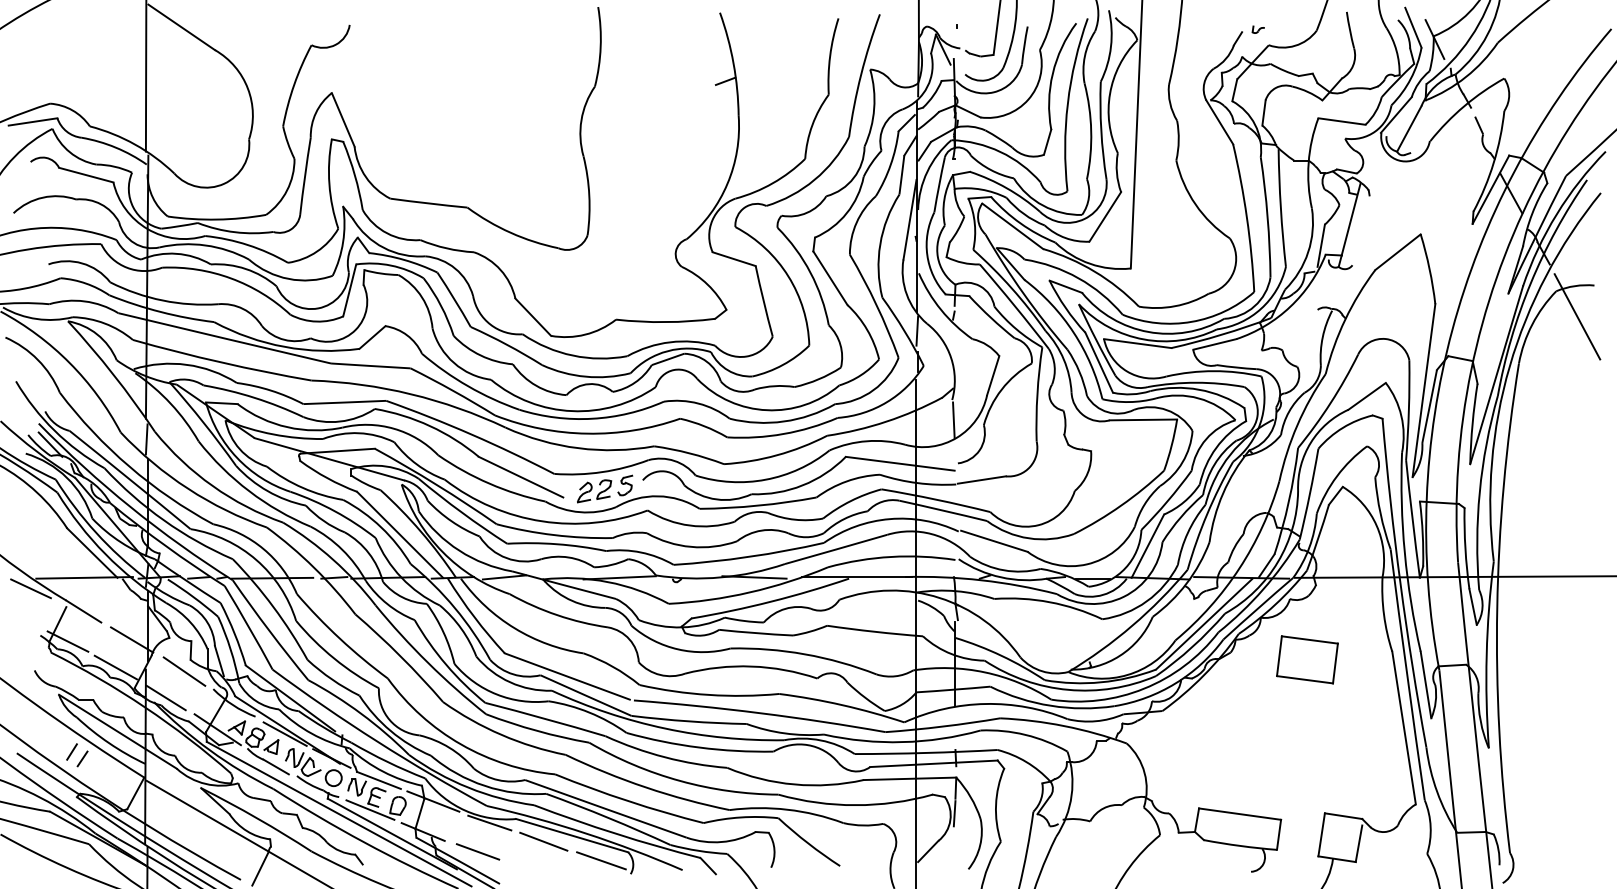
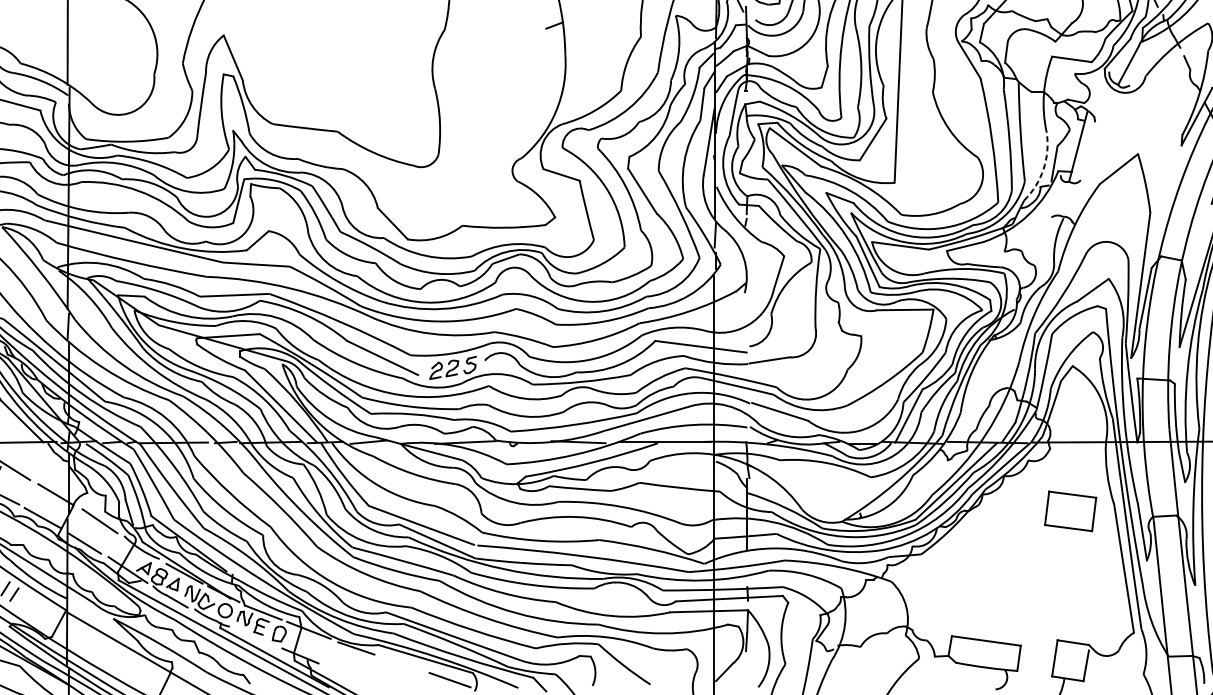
arc: (1308, 252) -> (1043, 169), solid -> dashed
line: (953, 420) -> (745, 310), removed
part: (1307, 659) -> (1070, 511), moved
line: (370, 809) -> (256, 637), removed
line: (543, 841) -> (401, 663), removed
line: (477, 851) -> (346, 672), removed

